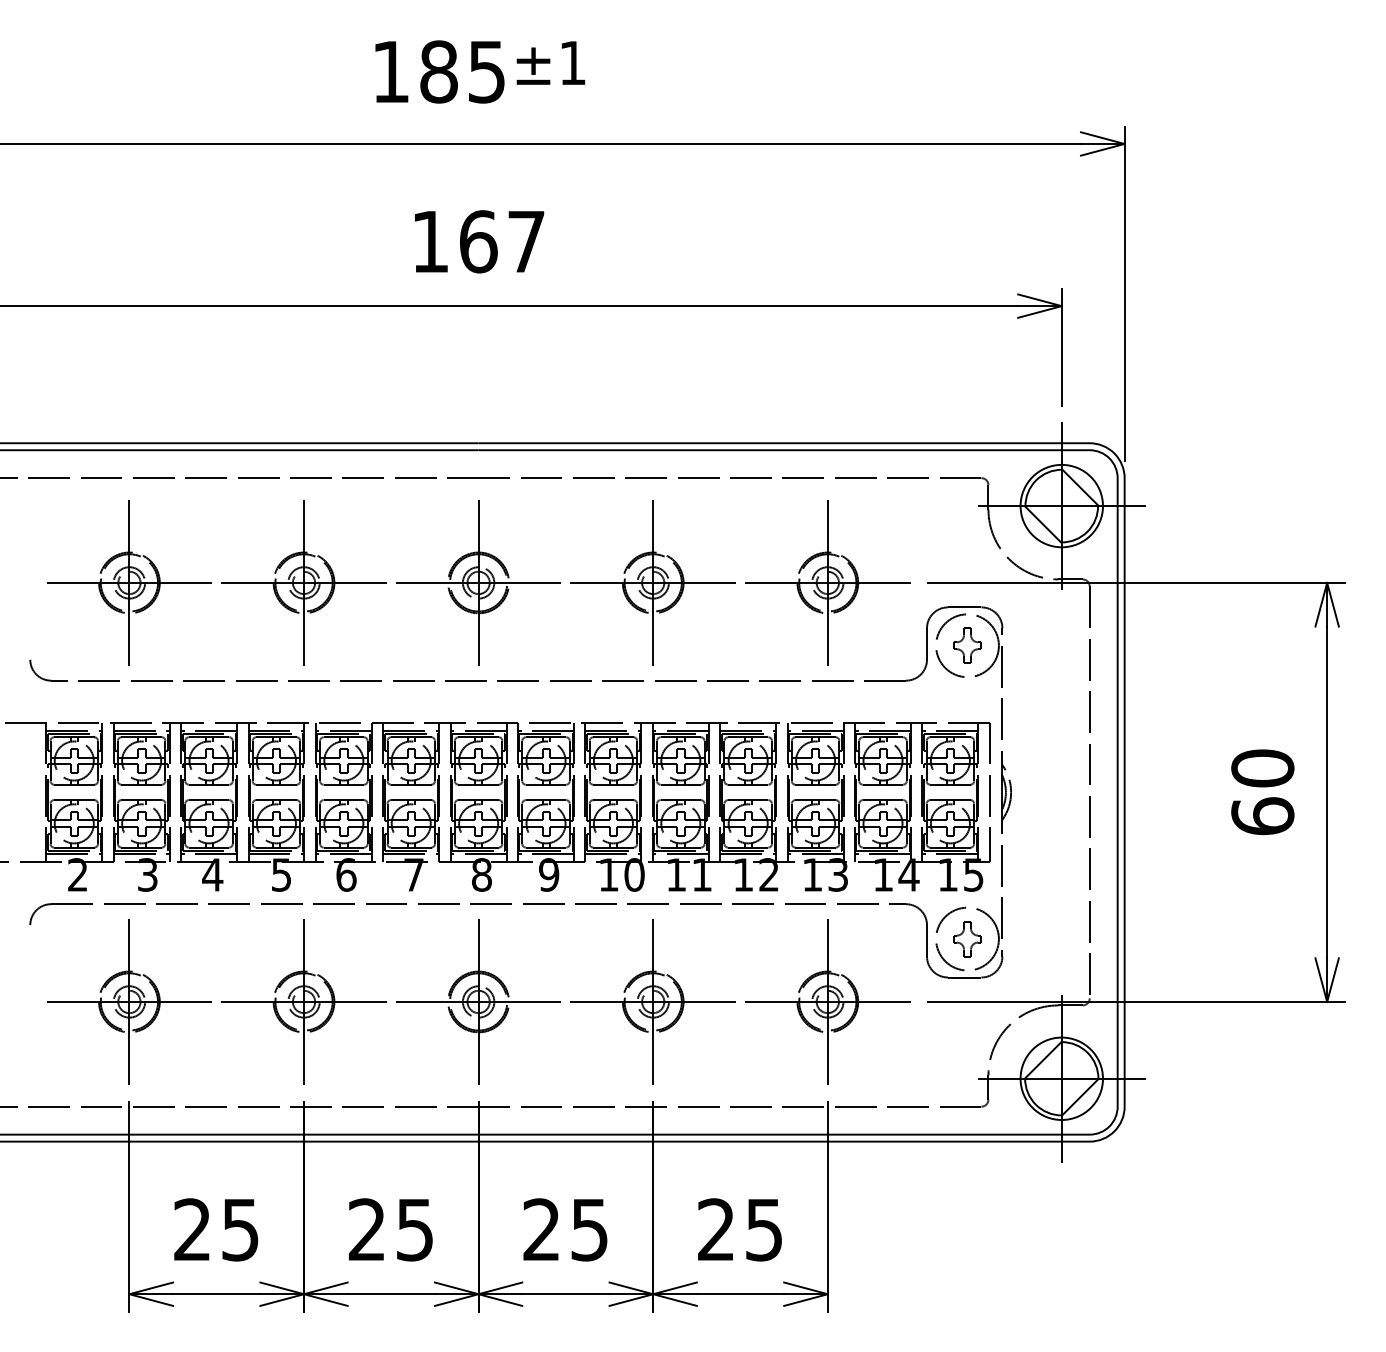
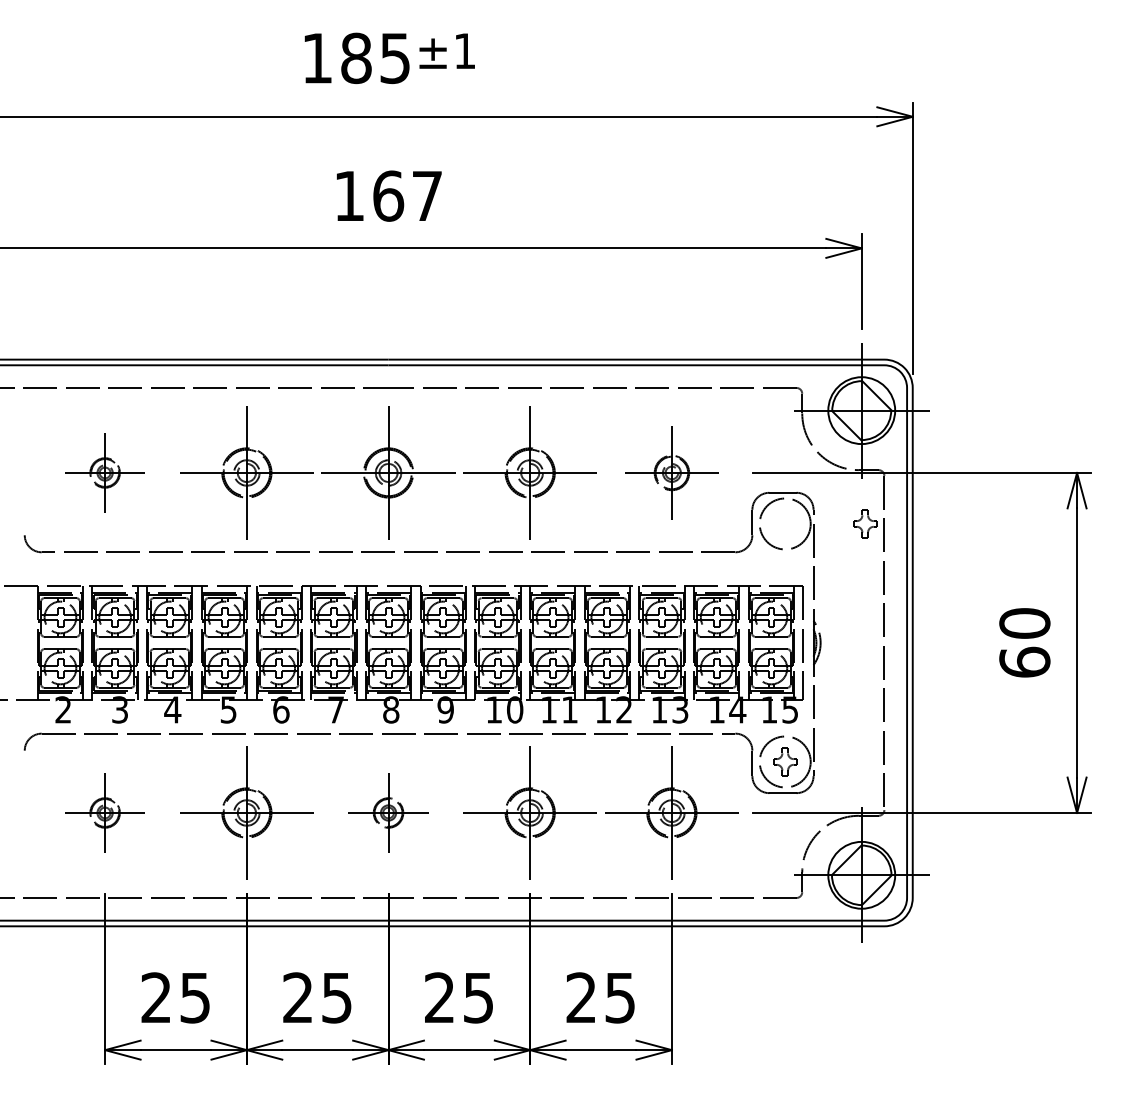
part: (128, 582) -> (104, 472), size x0.6
part: (827, 582) -> (671, 472), size x0.7
part: (967, 645) -> (865, 523), moved
part: (128, 1001) -> (104, 812), size x0.6
part: (478, 1001) -> (388, 812), size x0.6

